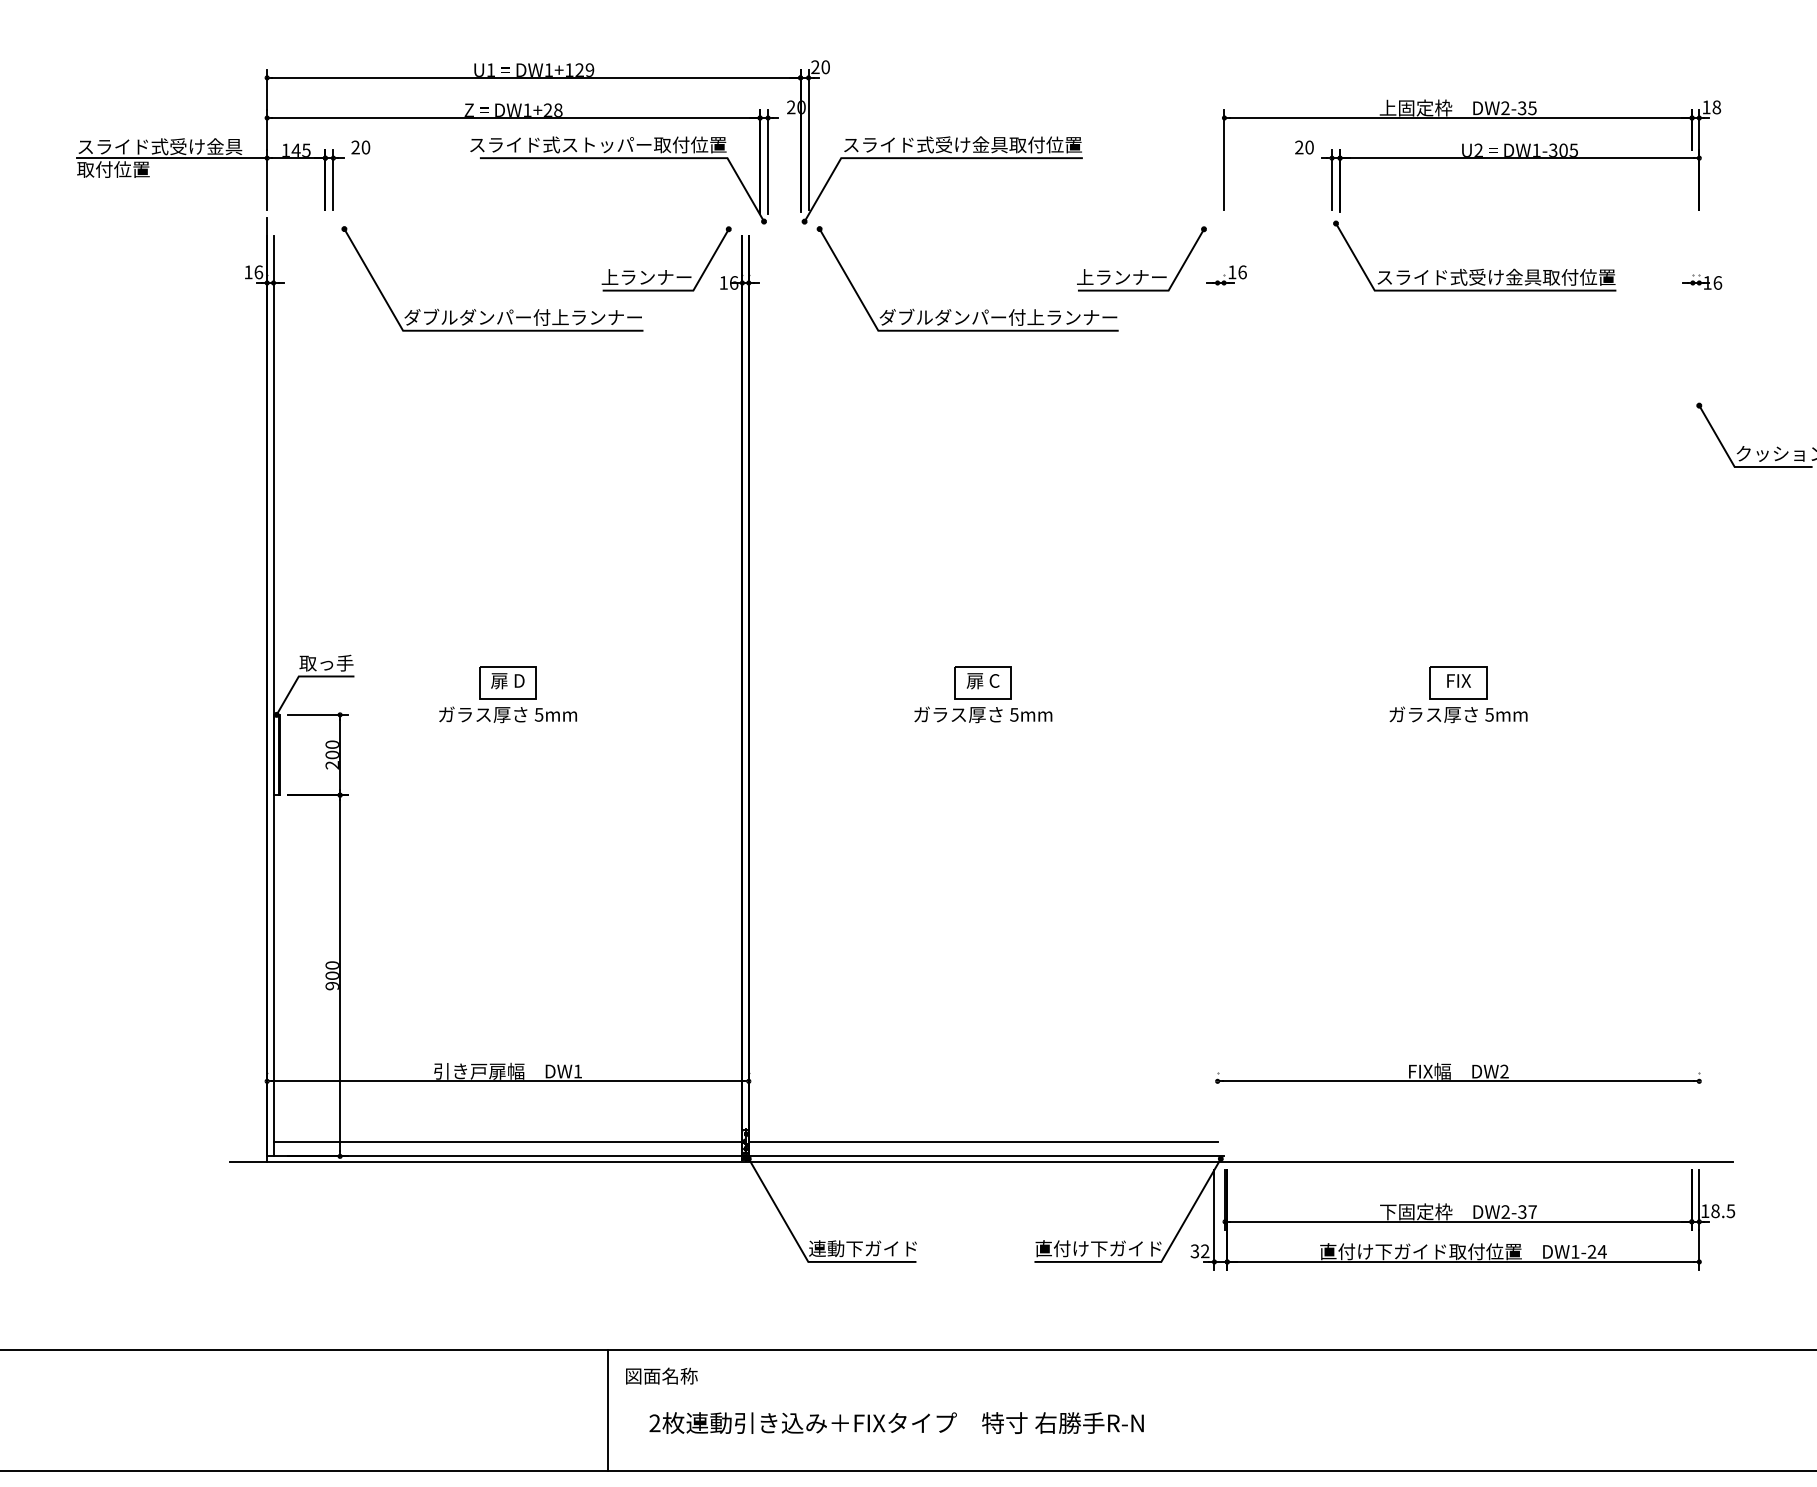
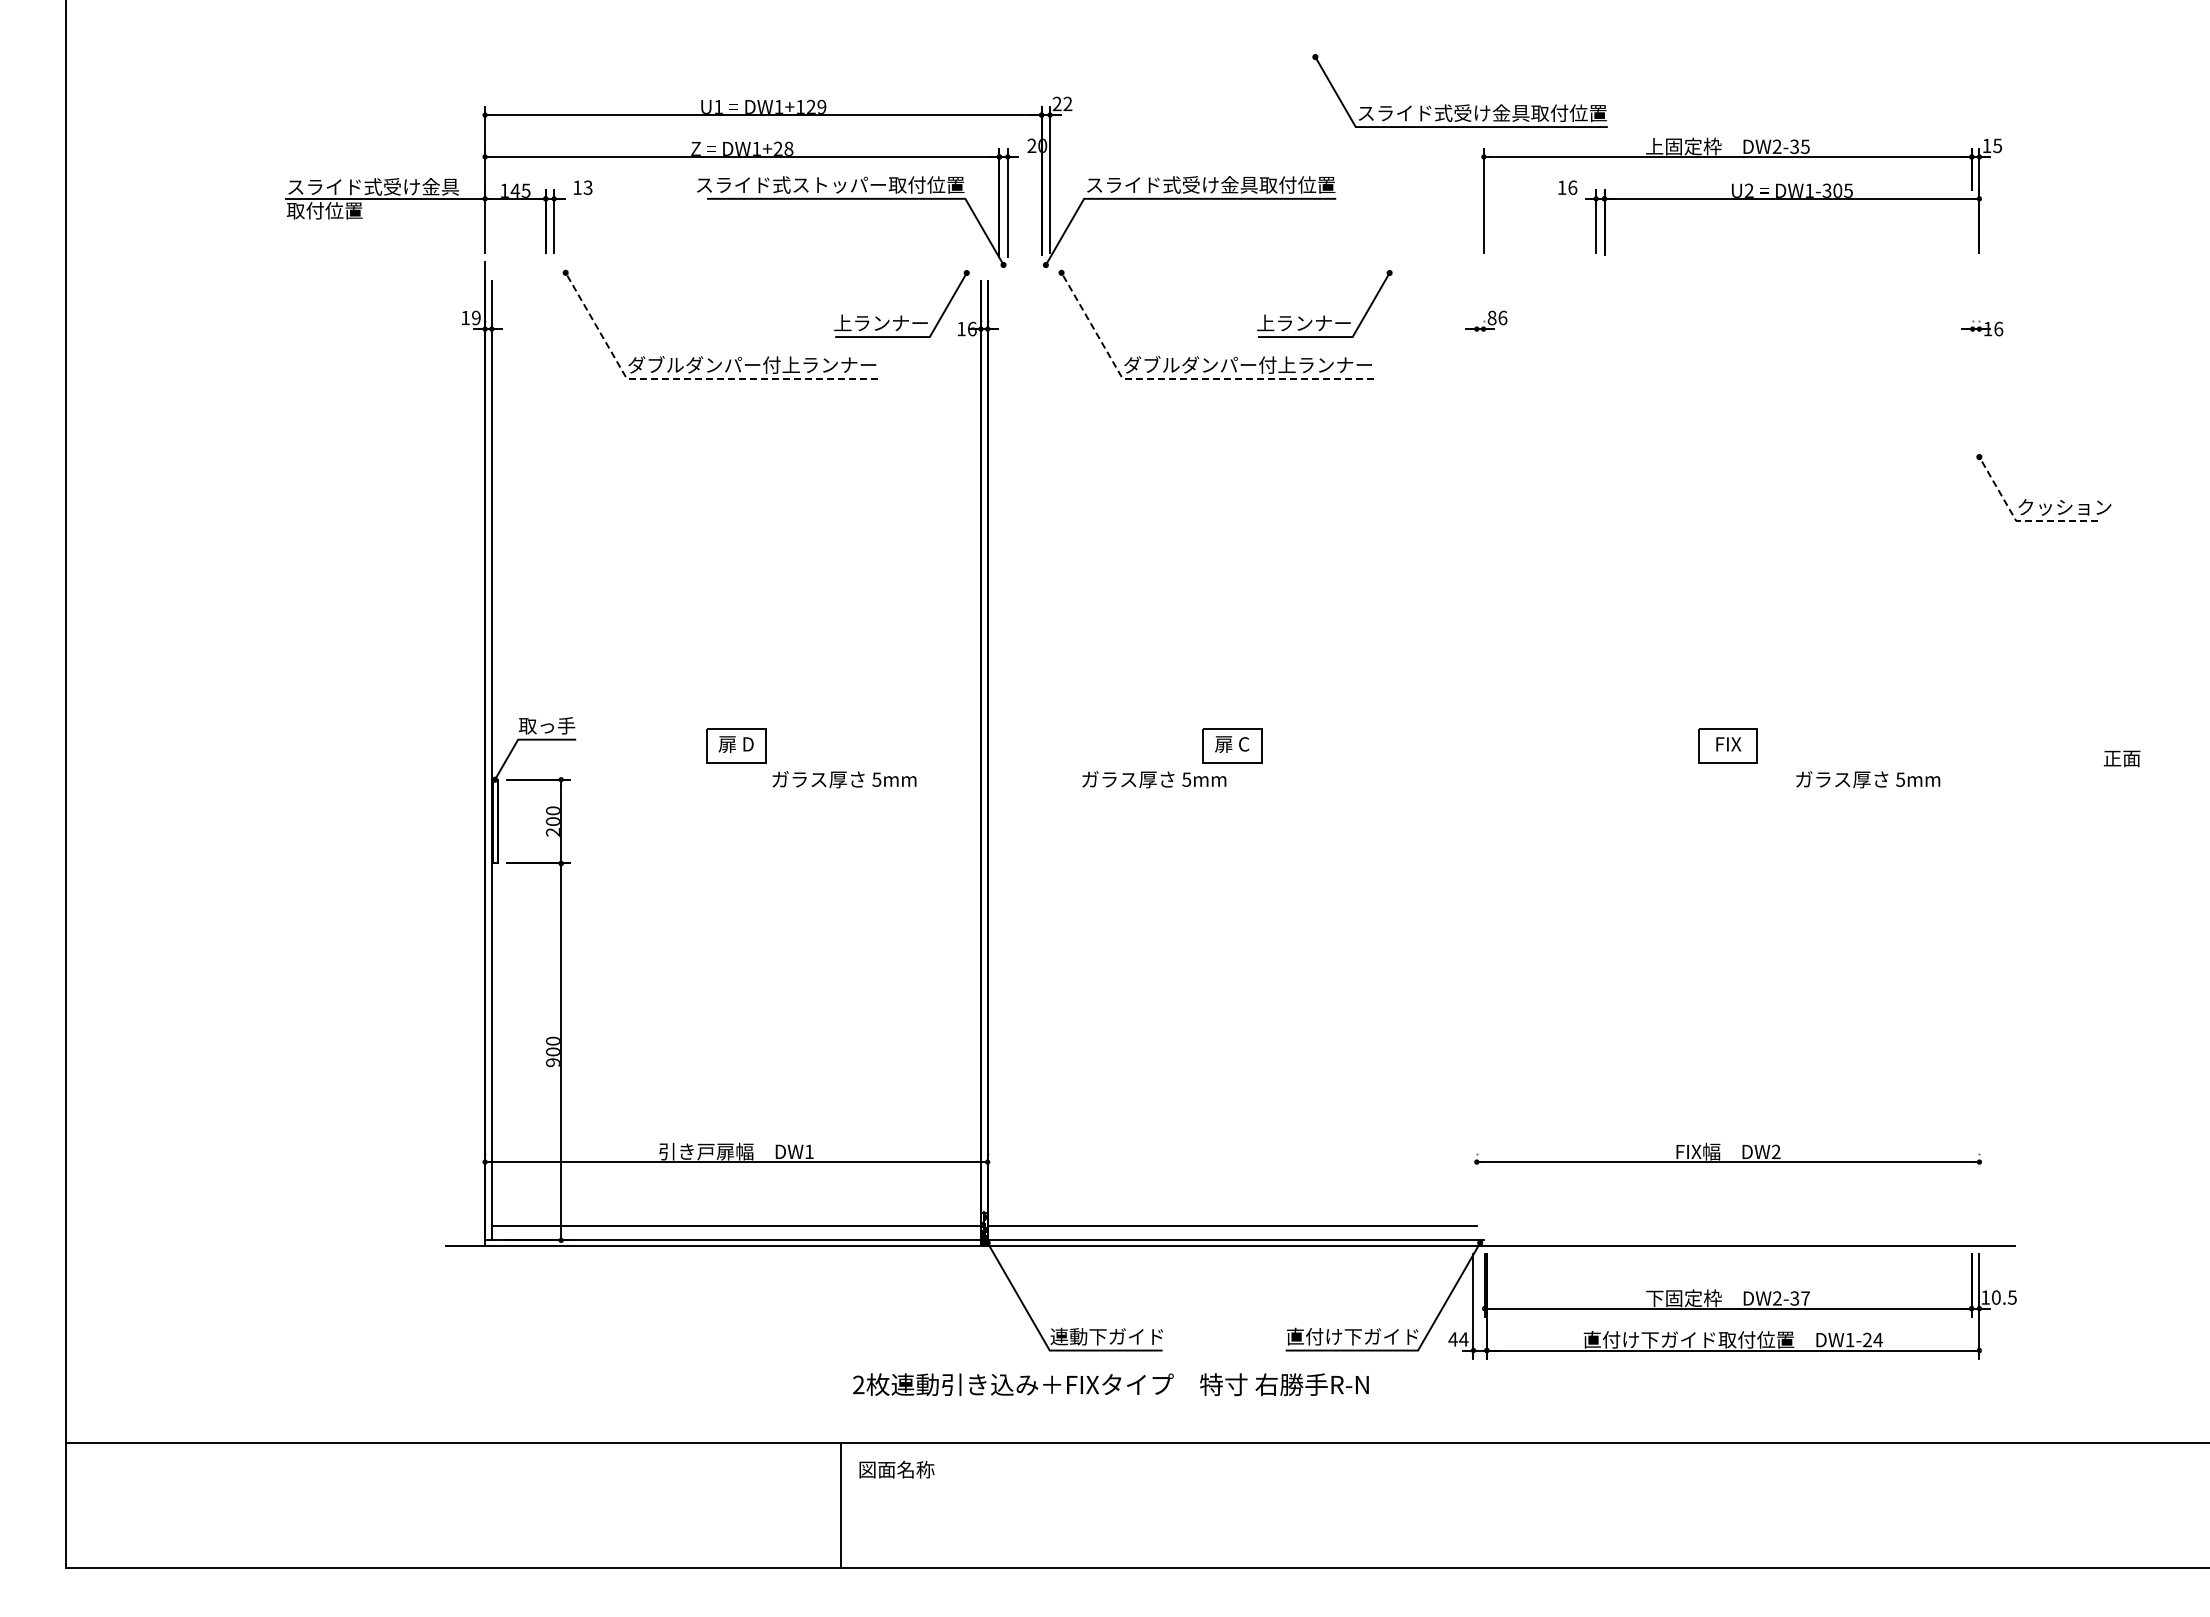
text: (825, 66) -> (1067, 103), 20 -> 22
text: (1716, 107) -> (1997, 145), 18 -> 15
text: (360, 147) -> (582, 187), 20 -> 13
text: (1304, 147) -> (1567, 187), 20 -> 16
part: (1141, 269) -> (1324, 315), moved
part: (1474, 269) -> (1459, 105), moved
text: (258, 271) -> (476, 317), 16 -> 19
text: (1231, 271) -> (1491, 317), 16 -> 86
line: (463, 330) -> (689, 378), solid -> dashed
line: (938, 330) -> (1185, 378), solid -> dashed
line: (1737, 467) -> (2019, 521), solid -> dashed
text: (508, 714) -> (844, 779), moved
text: (983, 714) -> (1154, 779), moved
text: (1458, 714) -> (1868, 779), moved
text: (1715, 1211) -> (1996, 1297), 18.5 -> 10.5
text: (1200, 1251) -> (1458, 1339), 32 -> 44
text: (896, 1422) -> (1110, 1384), moved

